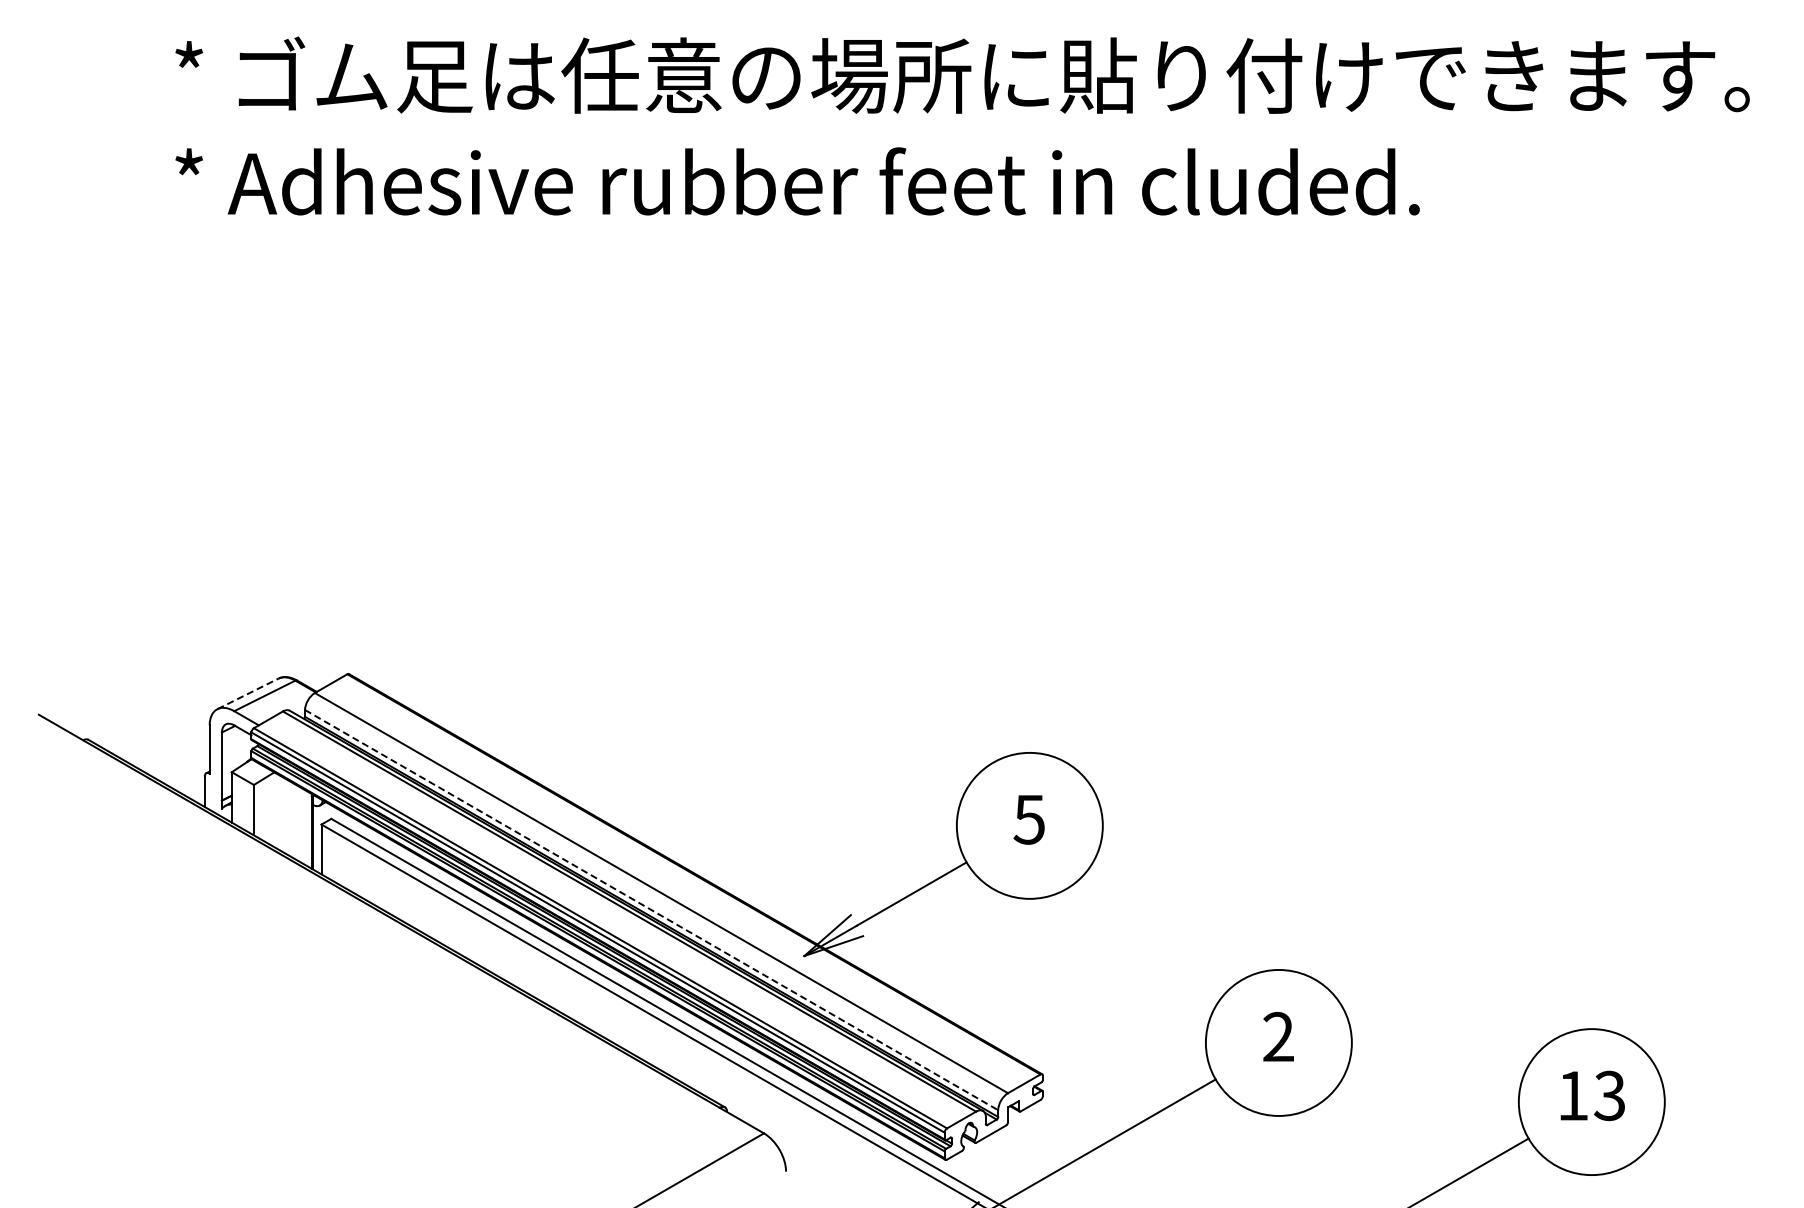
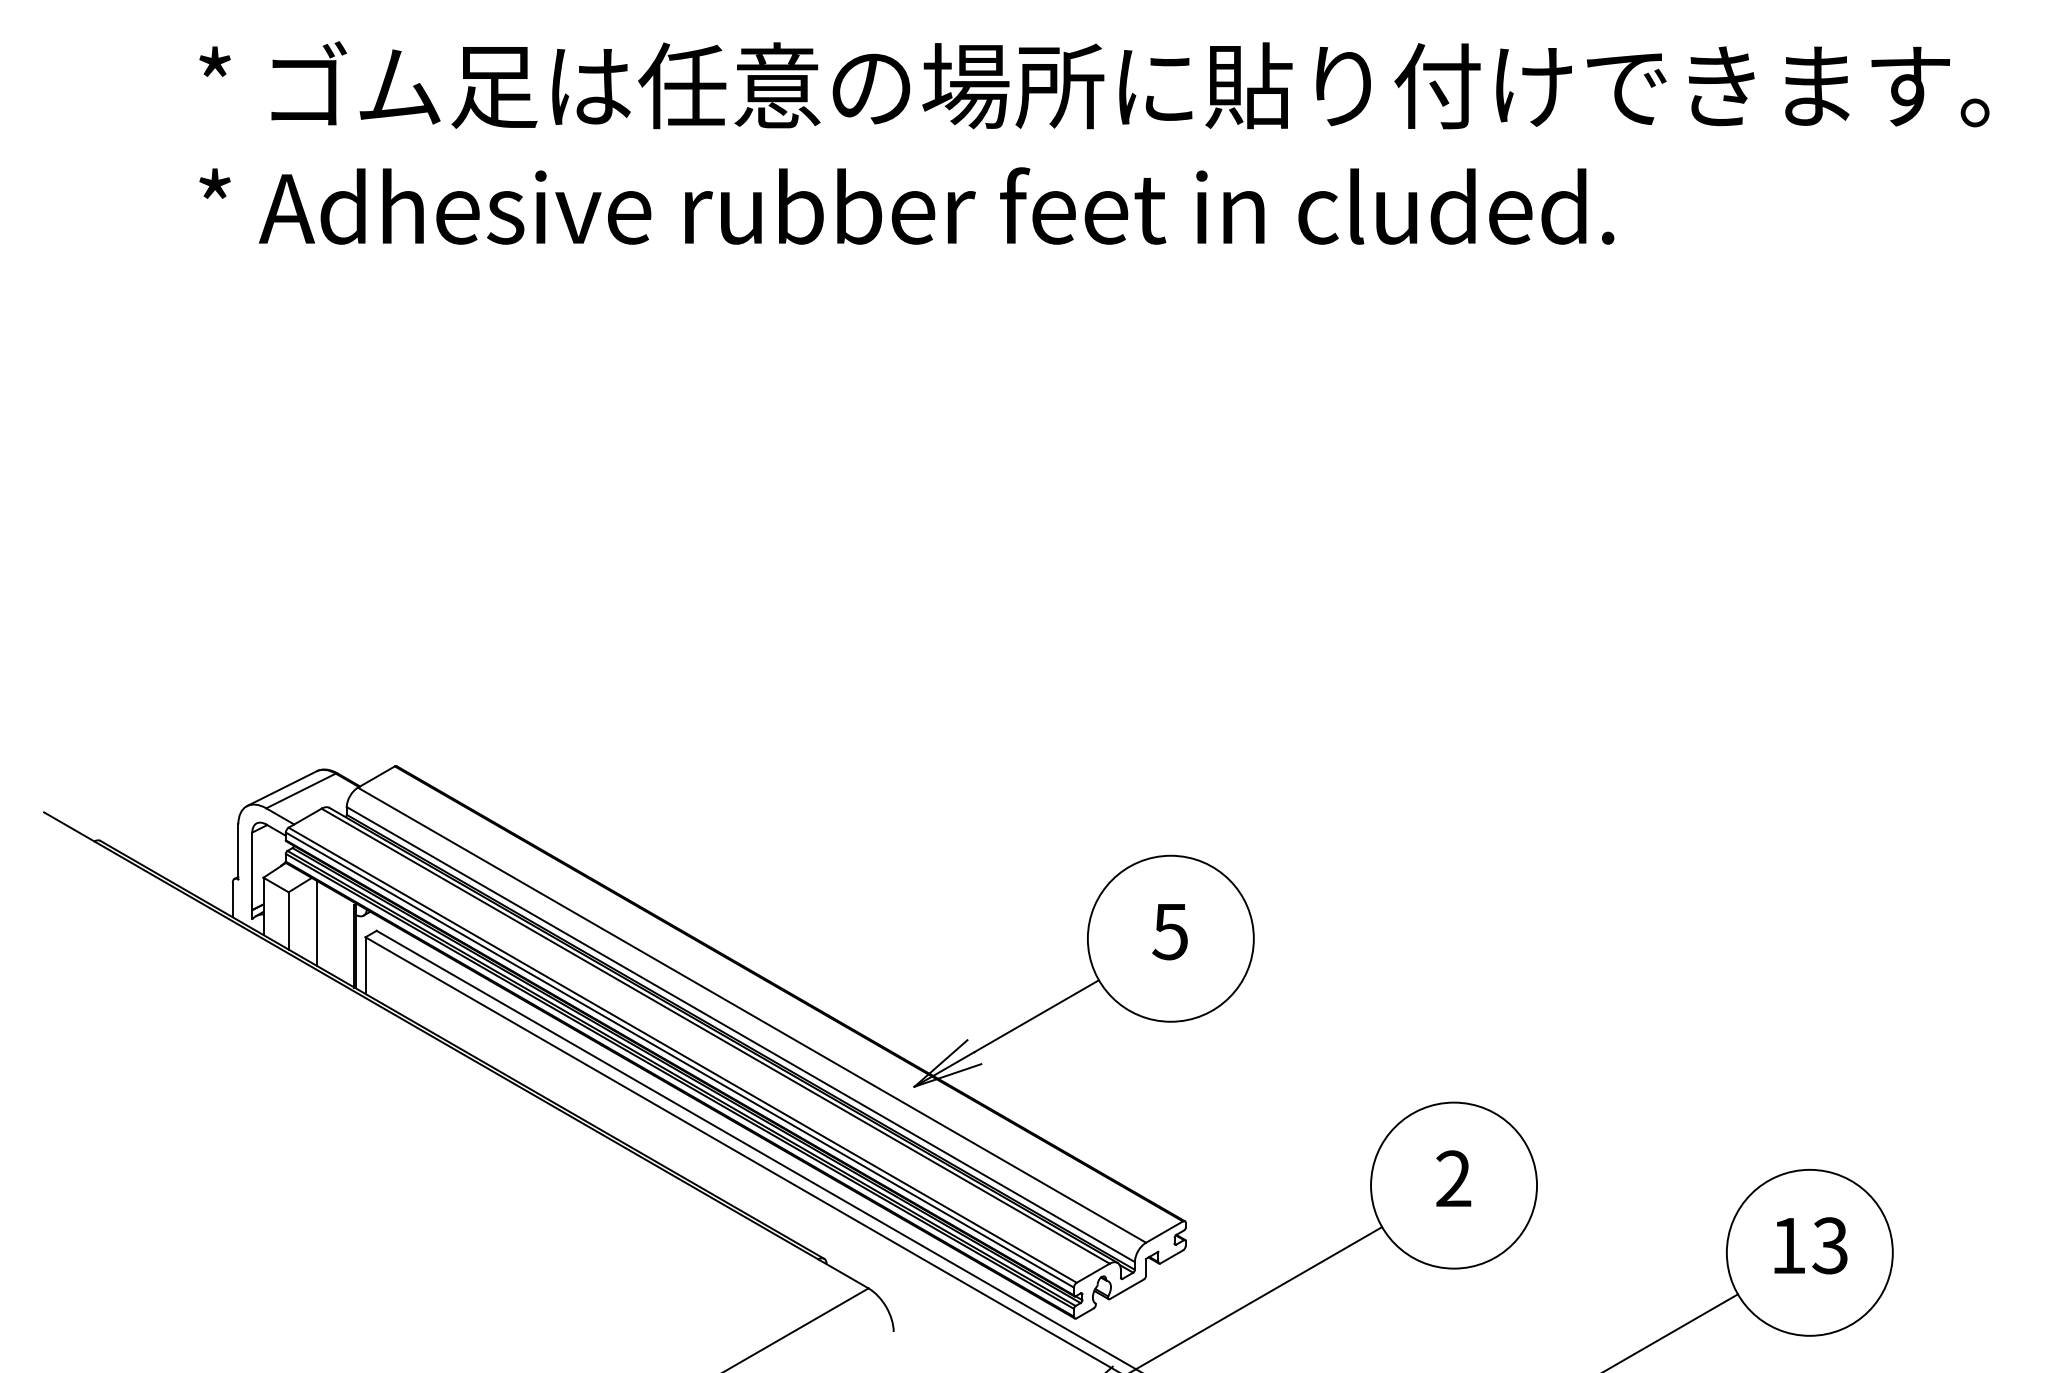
line: (248, 693) -> (282, 788), dashed -> solid
line: (278, 811) -> (316, 922), added
line: (652, 910) -> (741, 1034), dashed -> solid

